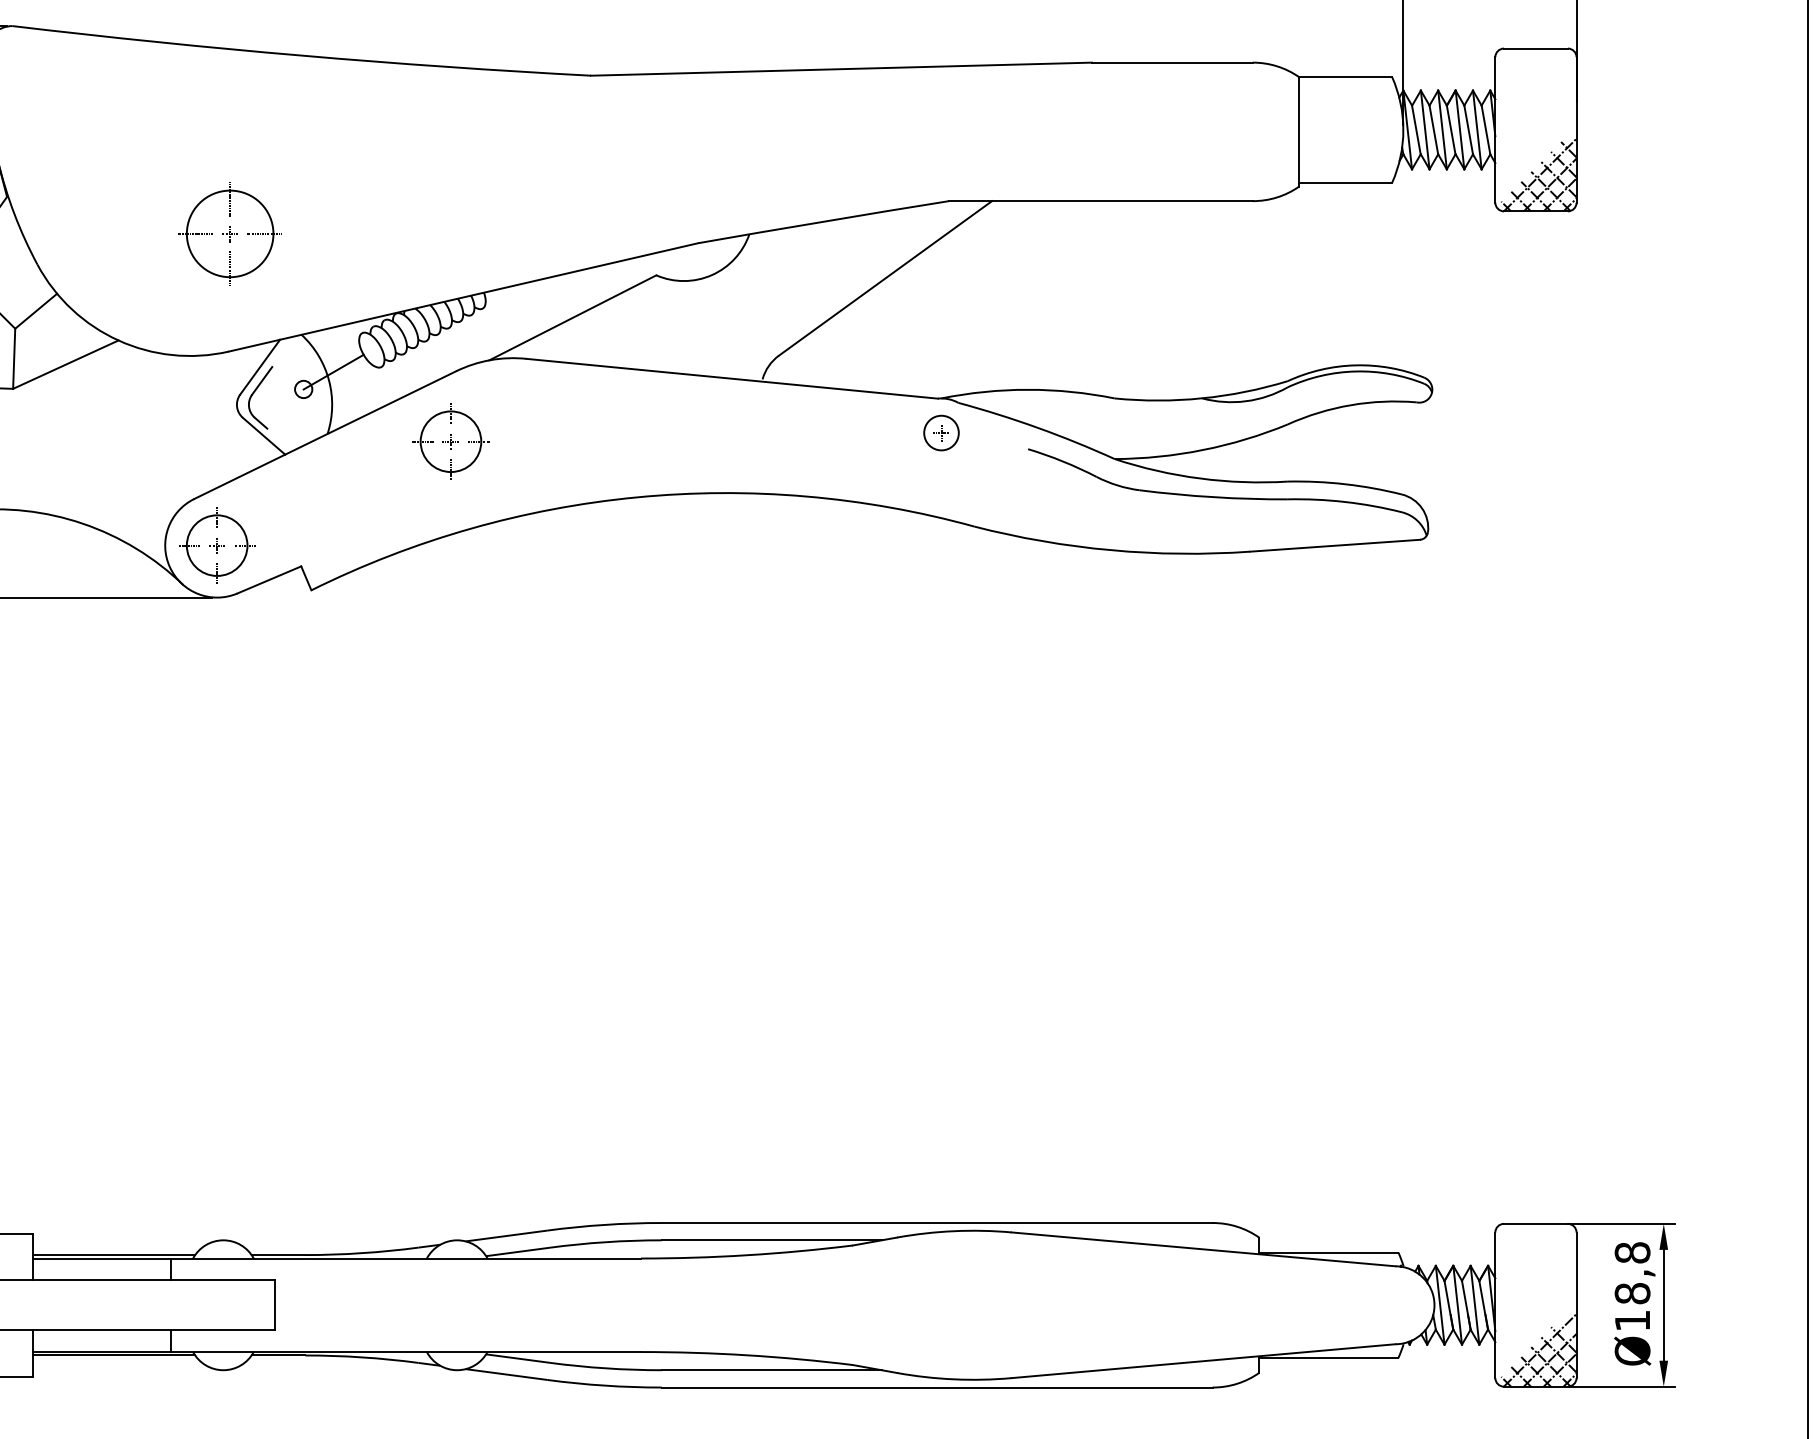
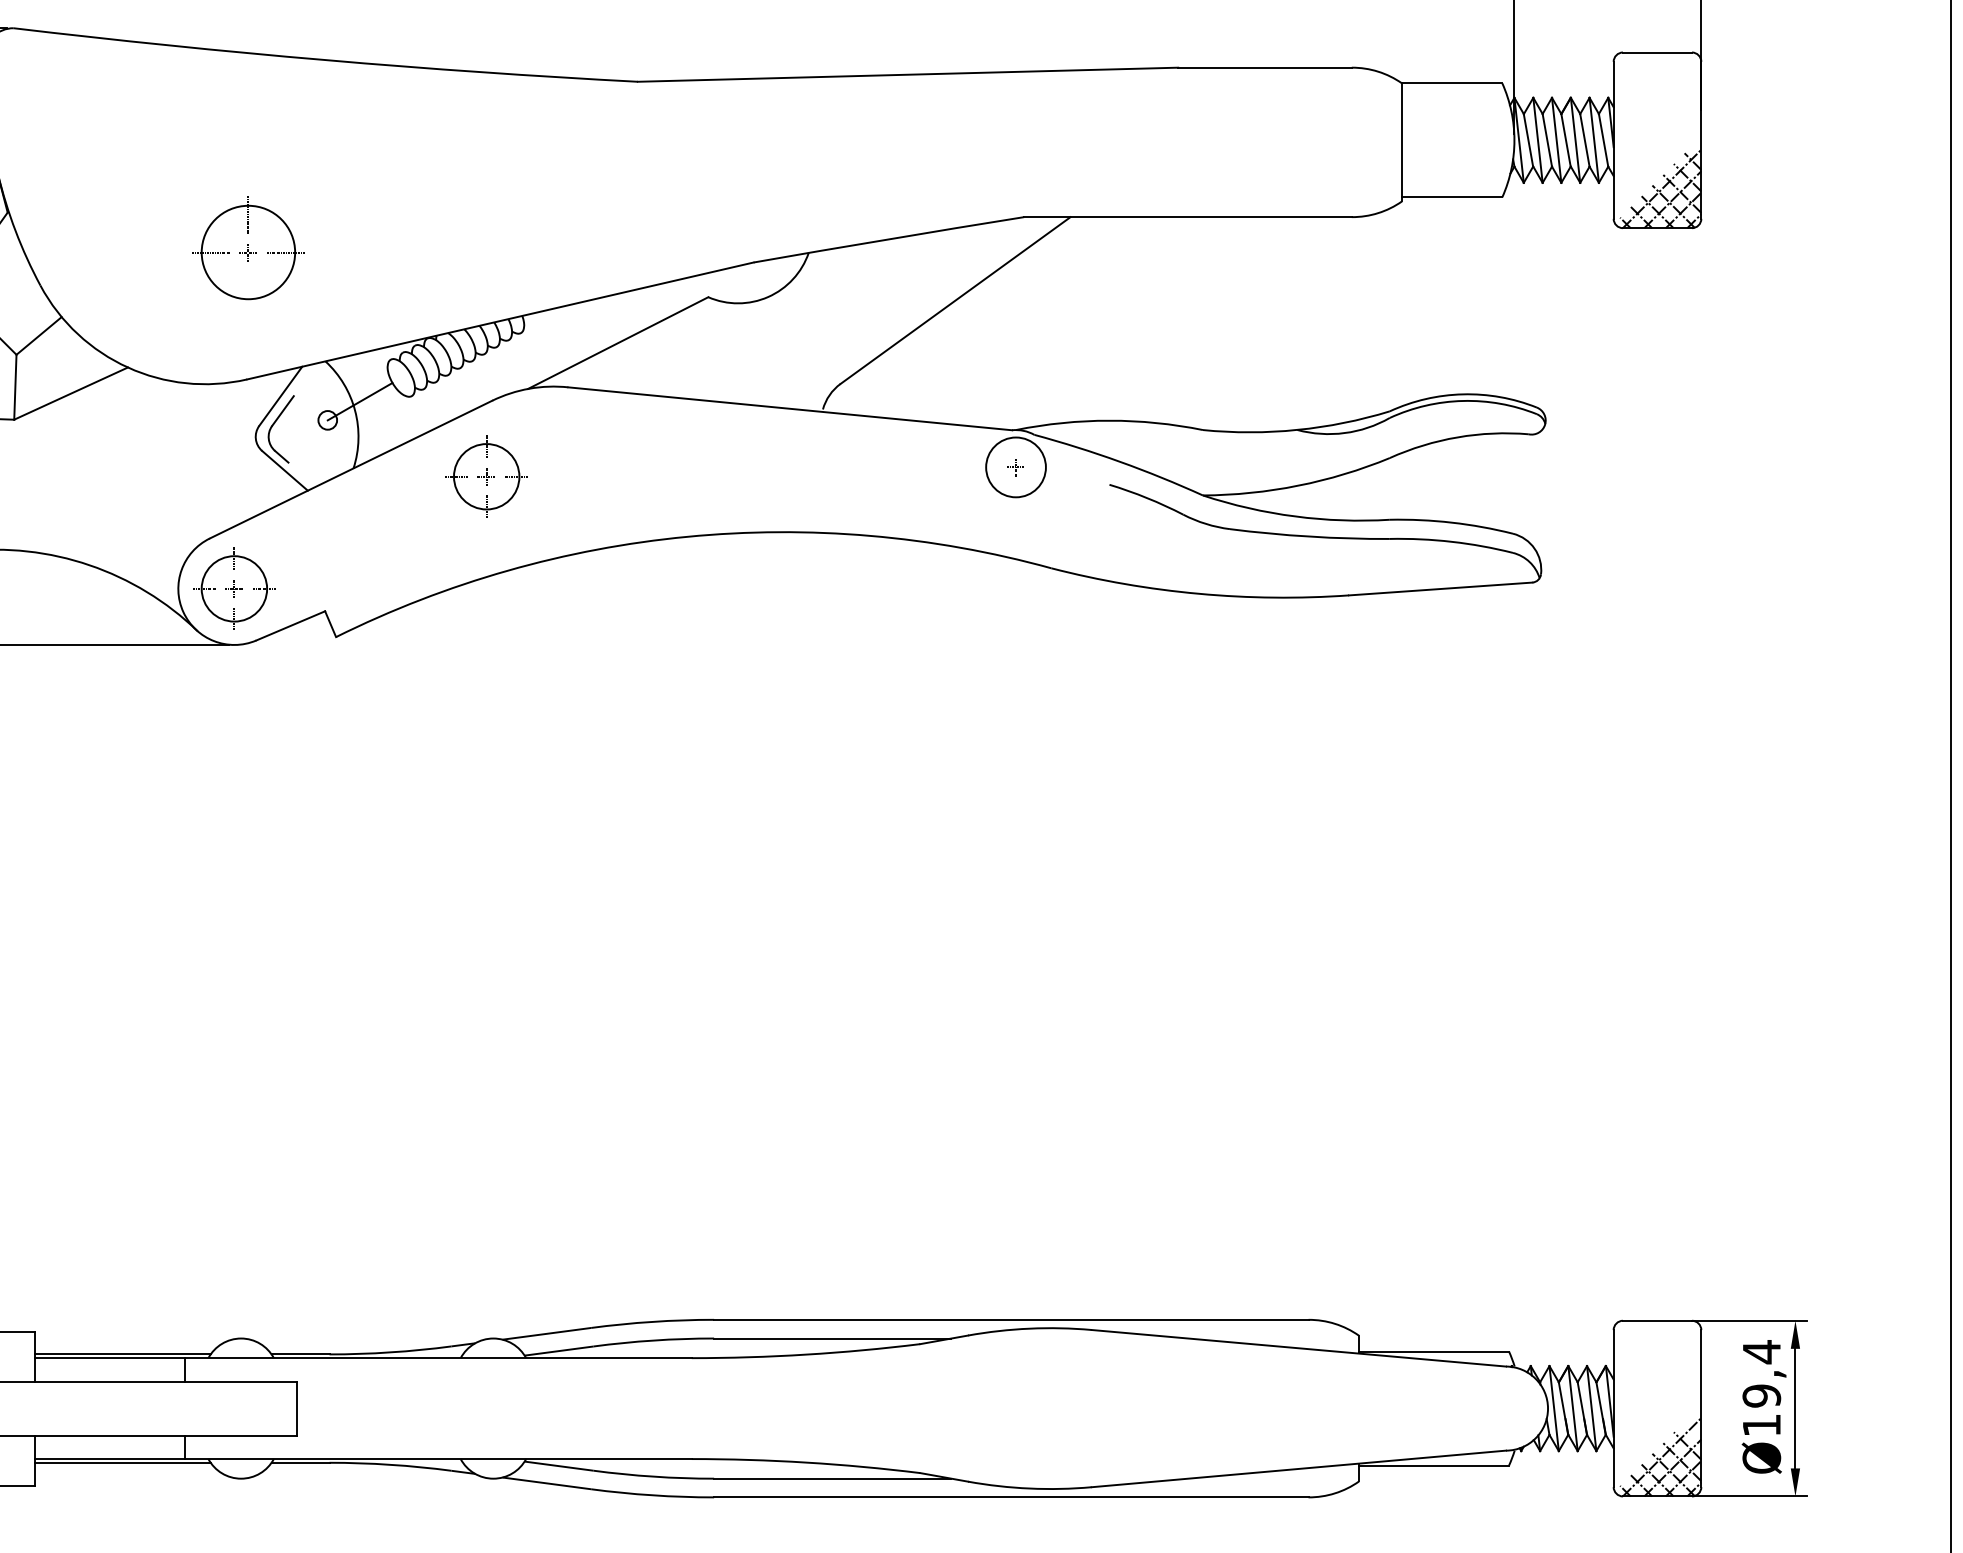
line: (230, 268) -> (248, 289), removed
circle: (941, 433) -> (1015, 467), size x1.6
text: (1632, 1272) -> (1761, 1373), Ø18,8 -> Ø19,4

